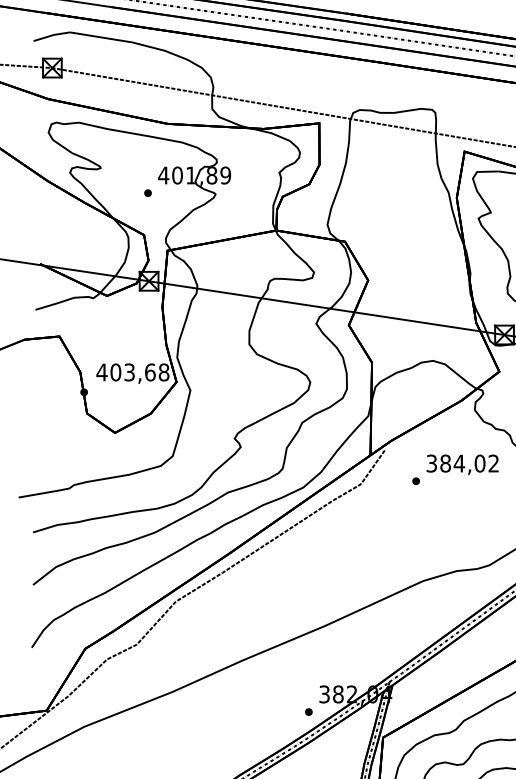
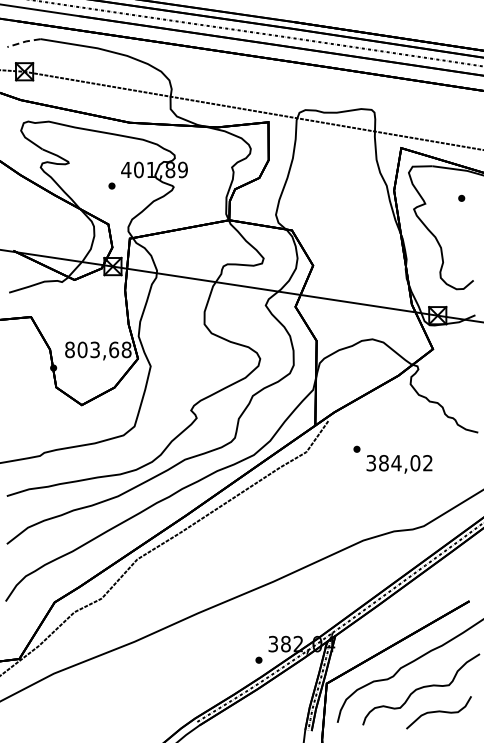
line: (52, 36) -> (24, 42), solid -> dashed
text: (101, 372) -> (69, 349), 403,68 -> 803,68
text: (462, 465) -> (399, 464), moved

